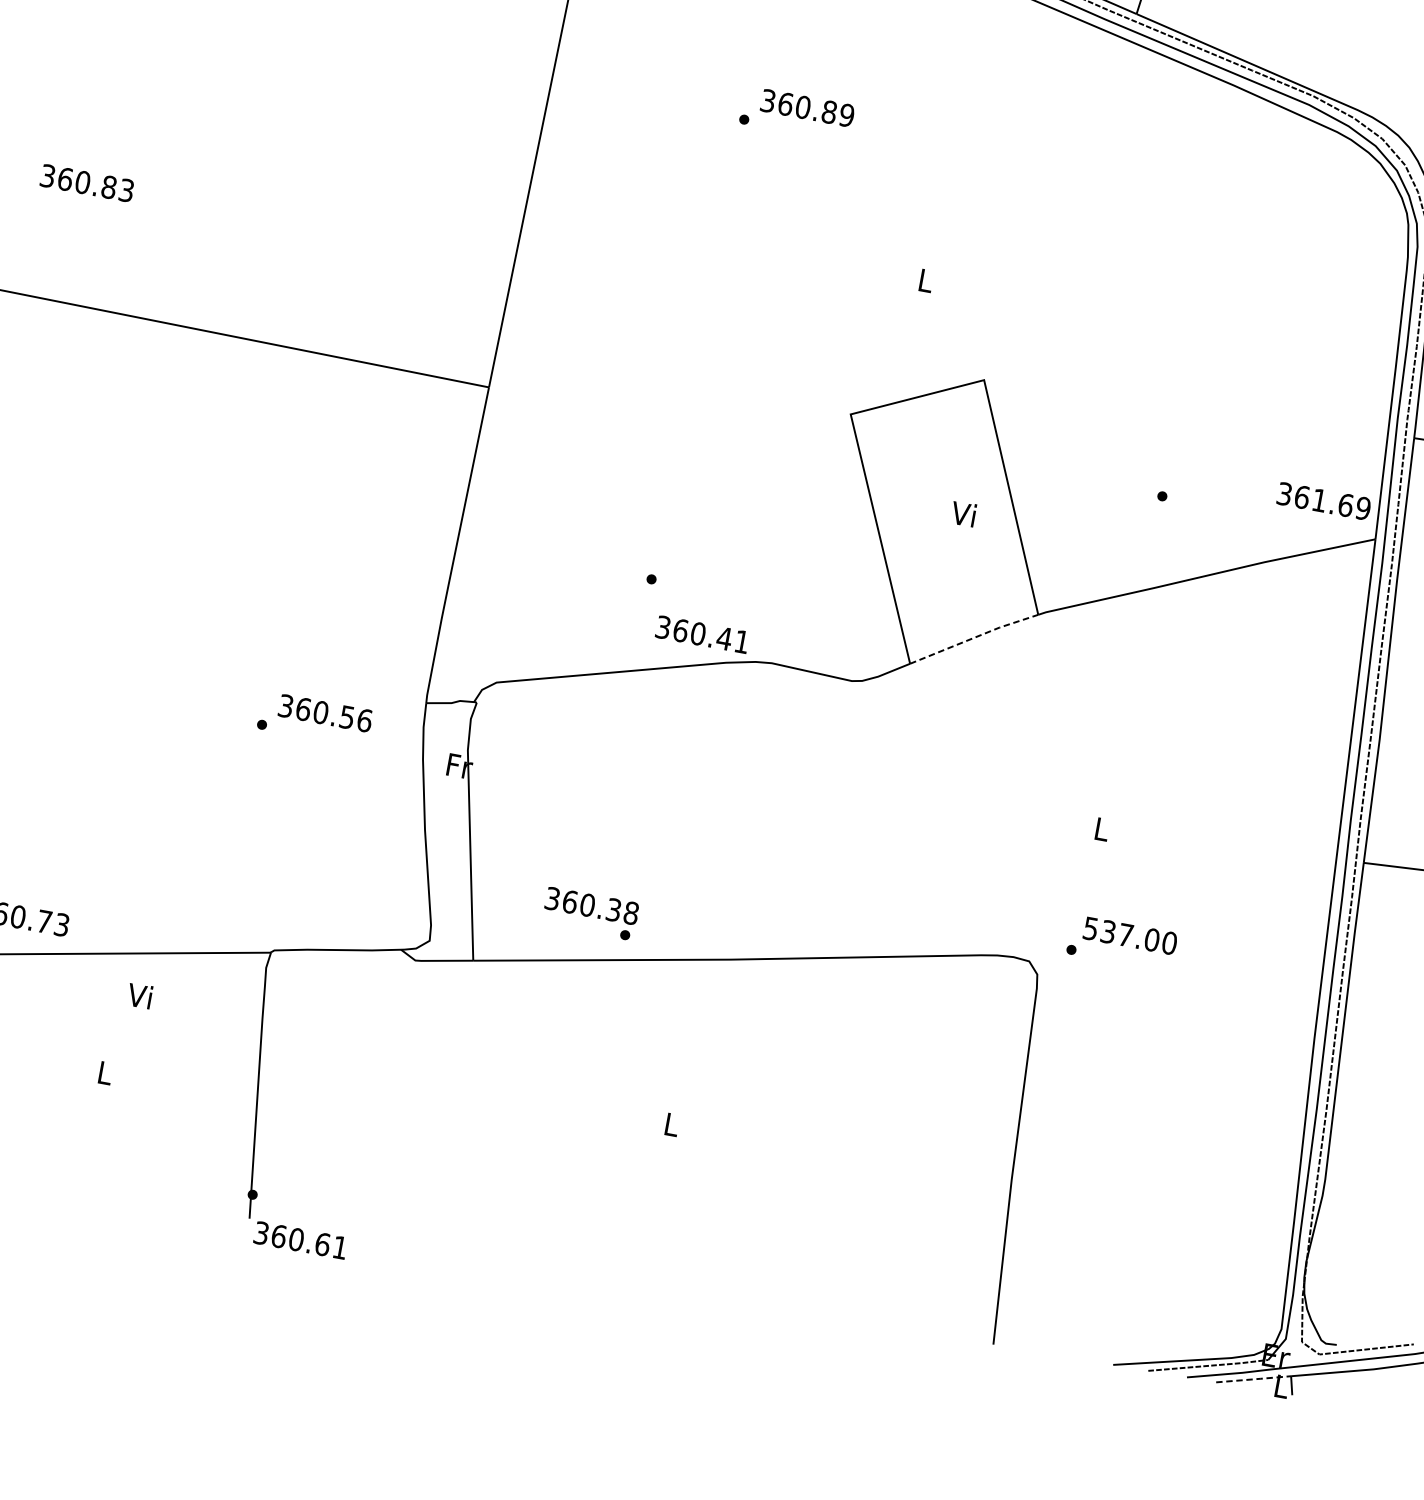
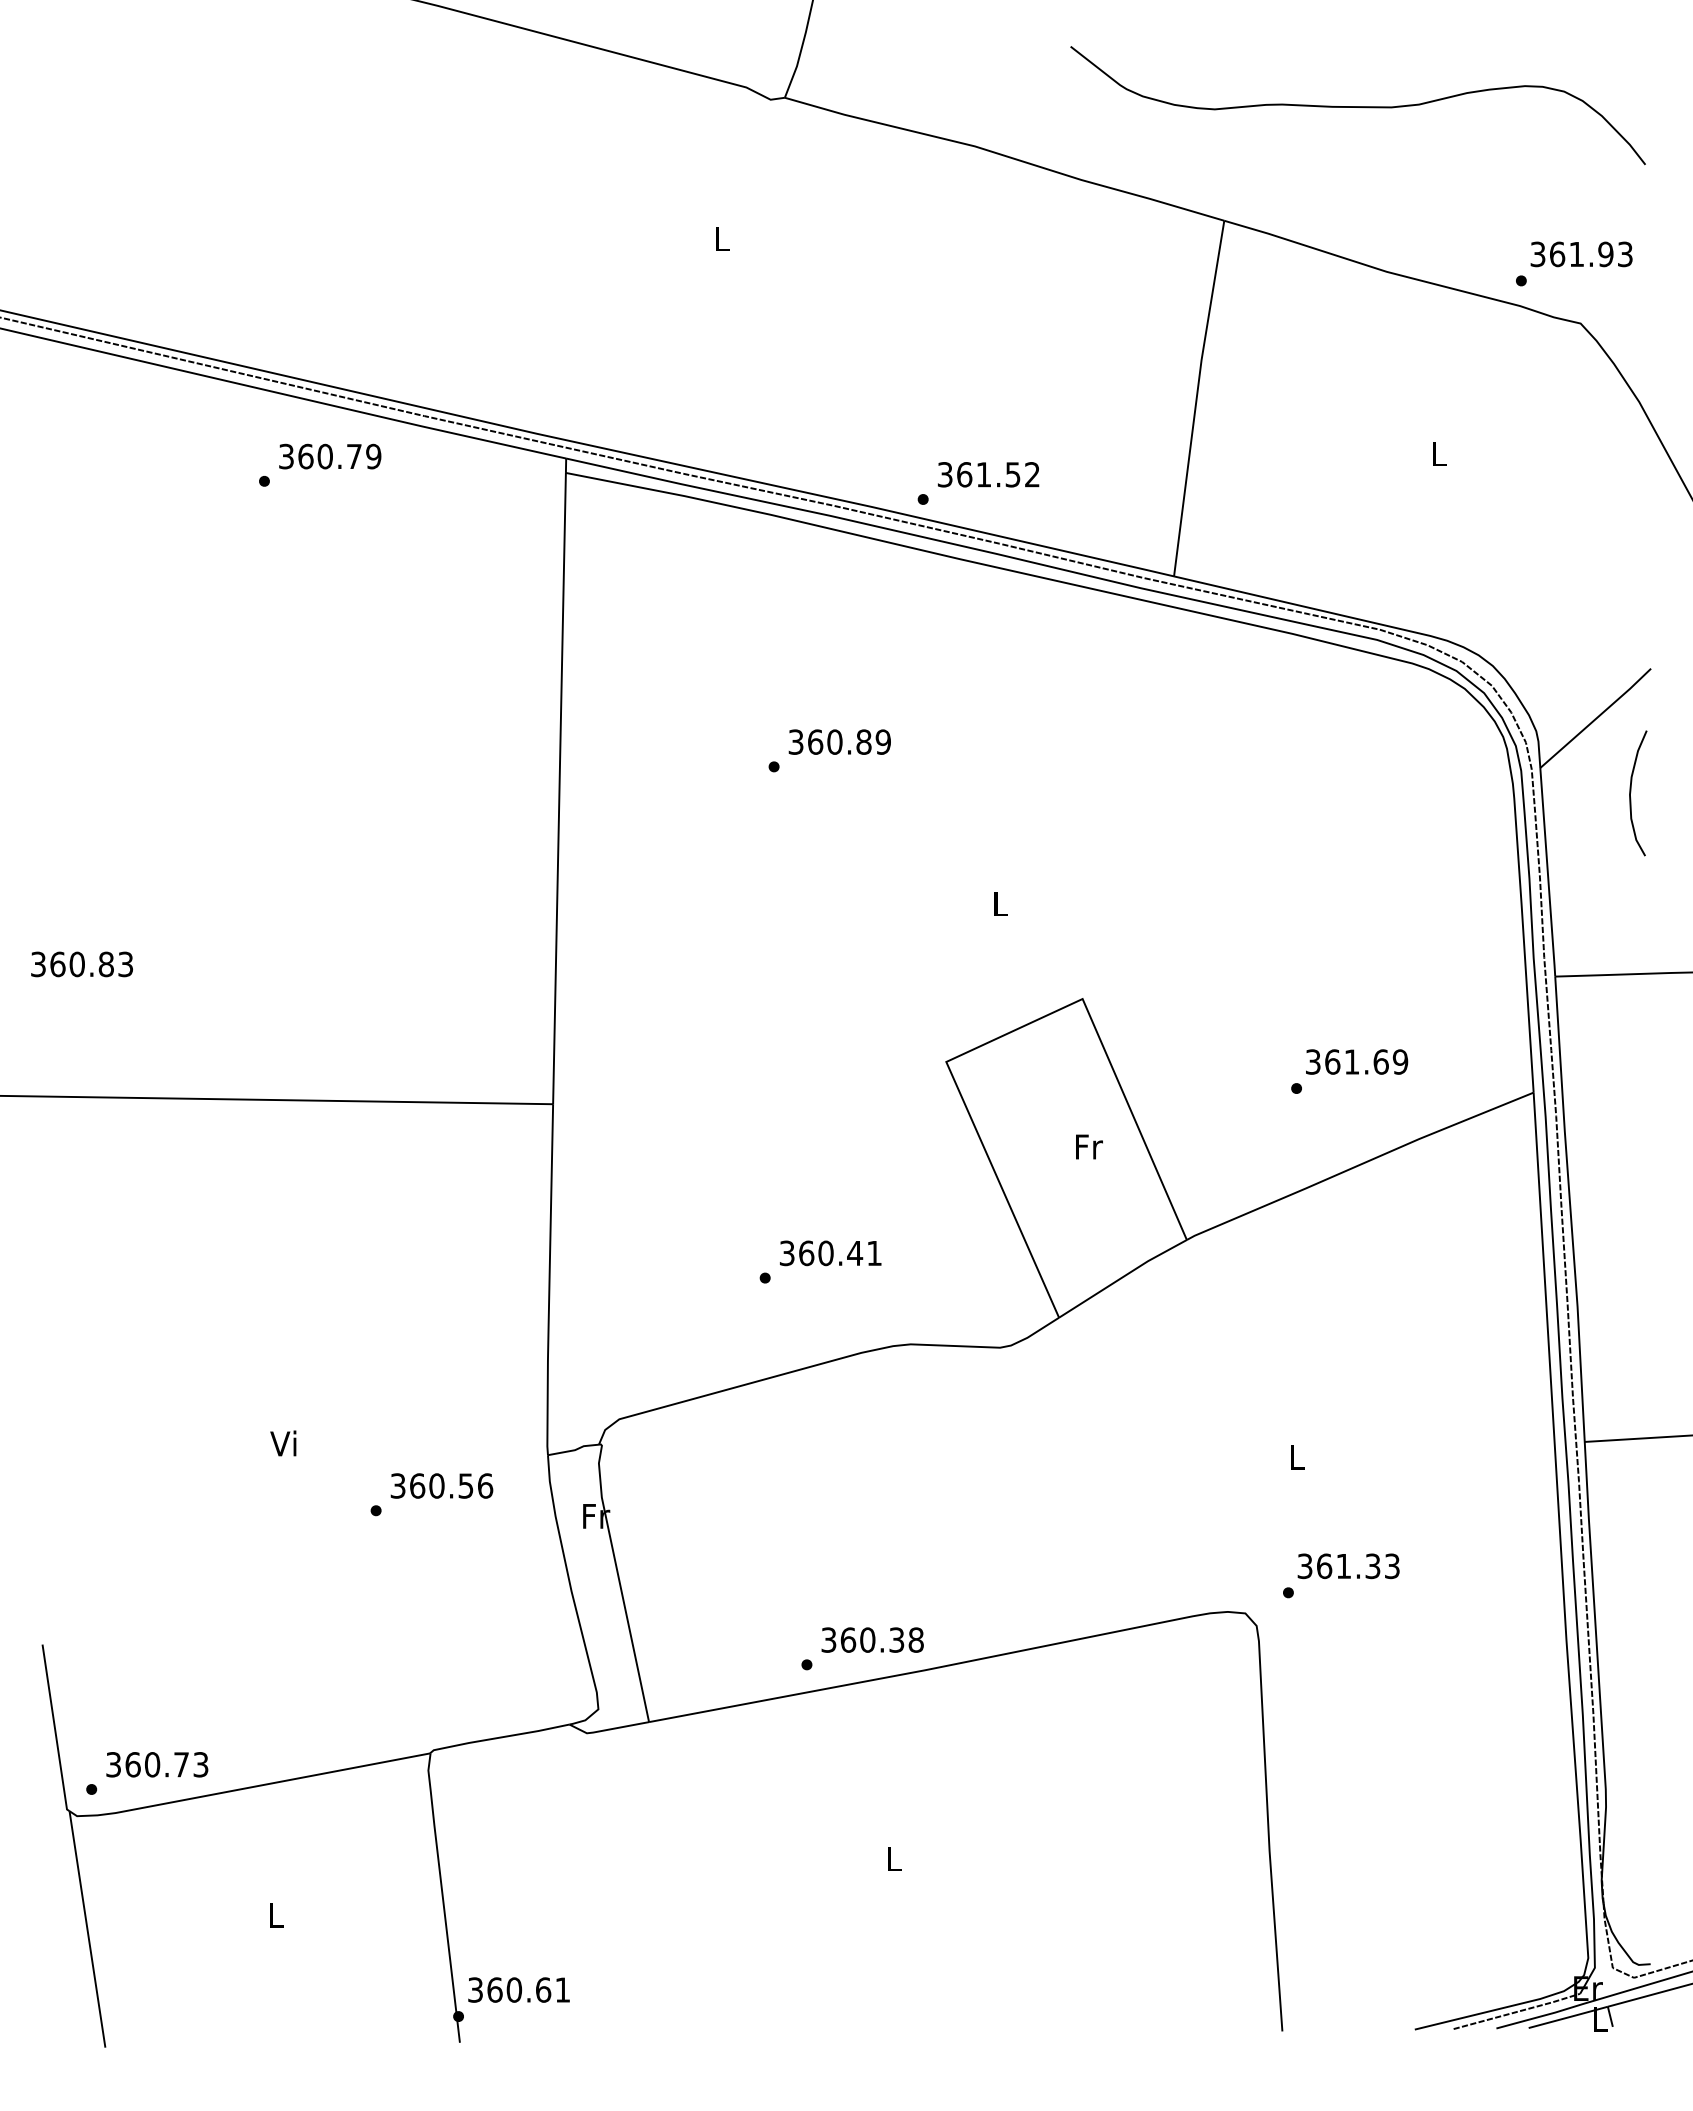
text: (1324, 500) -> (1357, 1061), moved
text: (964, 514) -> (1087, 1146), Vi -> Fr
text: (702, 634) -> (830, 1253), moved
line: (973, 637) -> (1122, 1277), dashed -> solid
text: (591, 905) -> (872, 1639), moved
text: (1130, 936) -> (1349, 1566), 537.00 -> 361.33
text: (139, 995) -> (283, 1443), moved
text: (300, 1239) -> (518, 1989), moved
line: (1254, 1379) -> (1569, 2017), dashed -> solid

